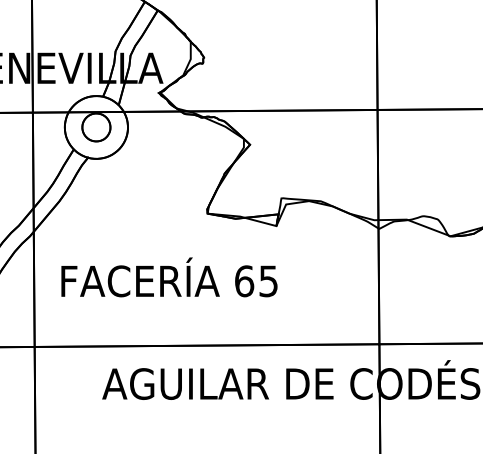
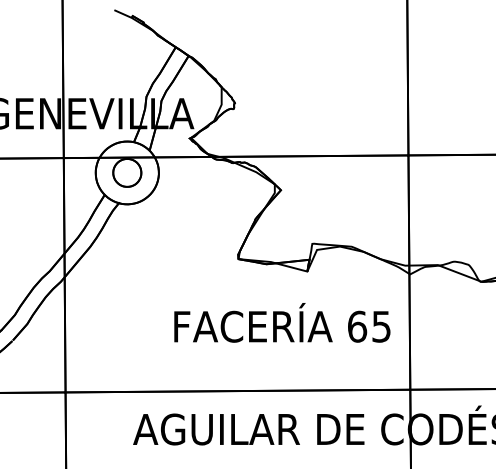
text: (169, 277) -> (282, 322), moved

